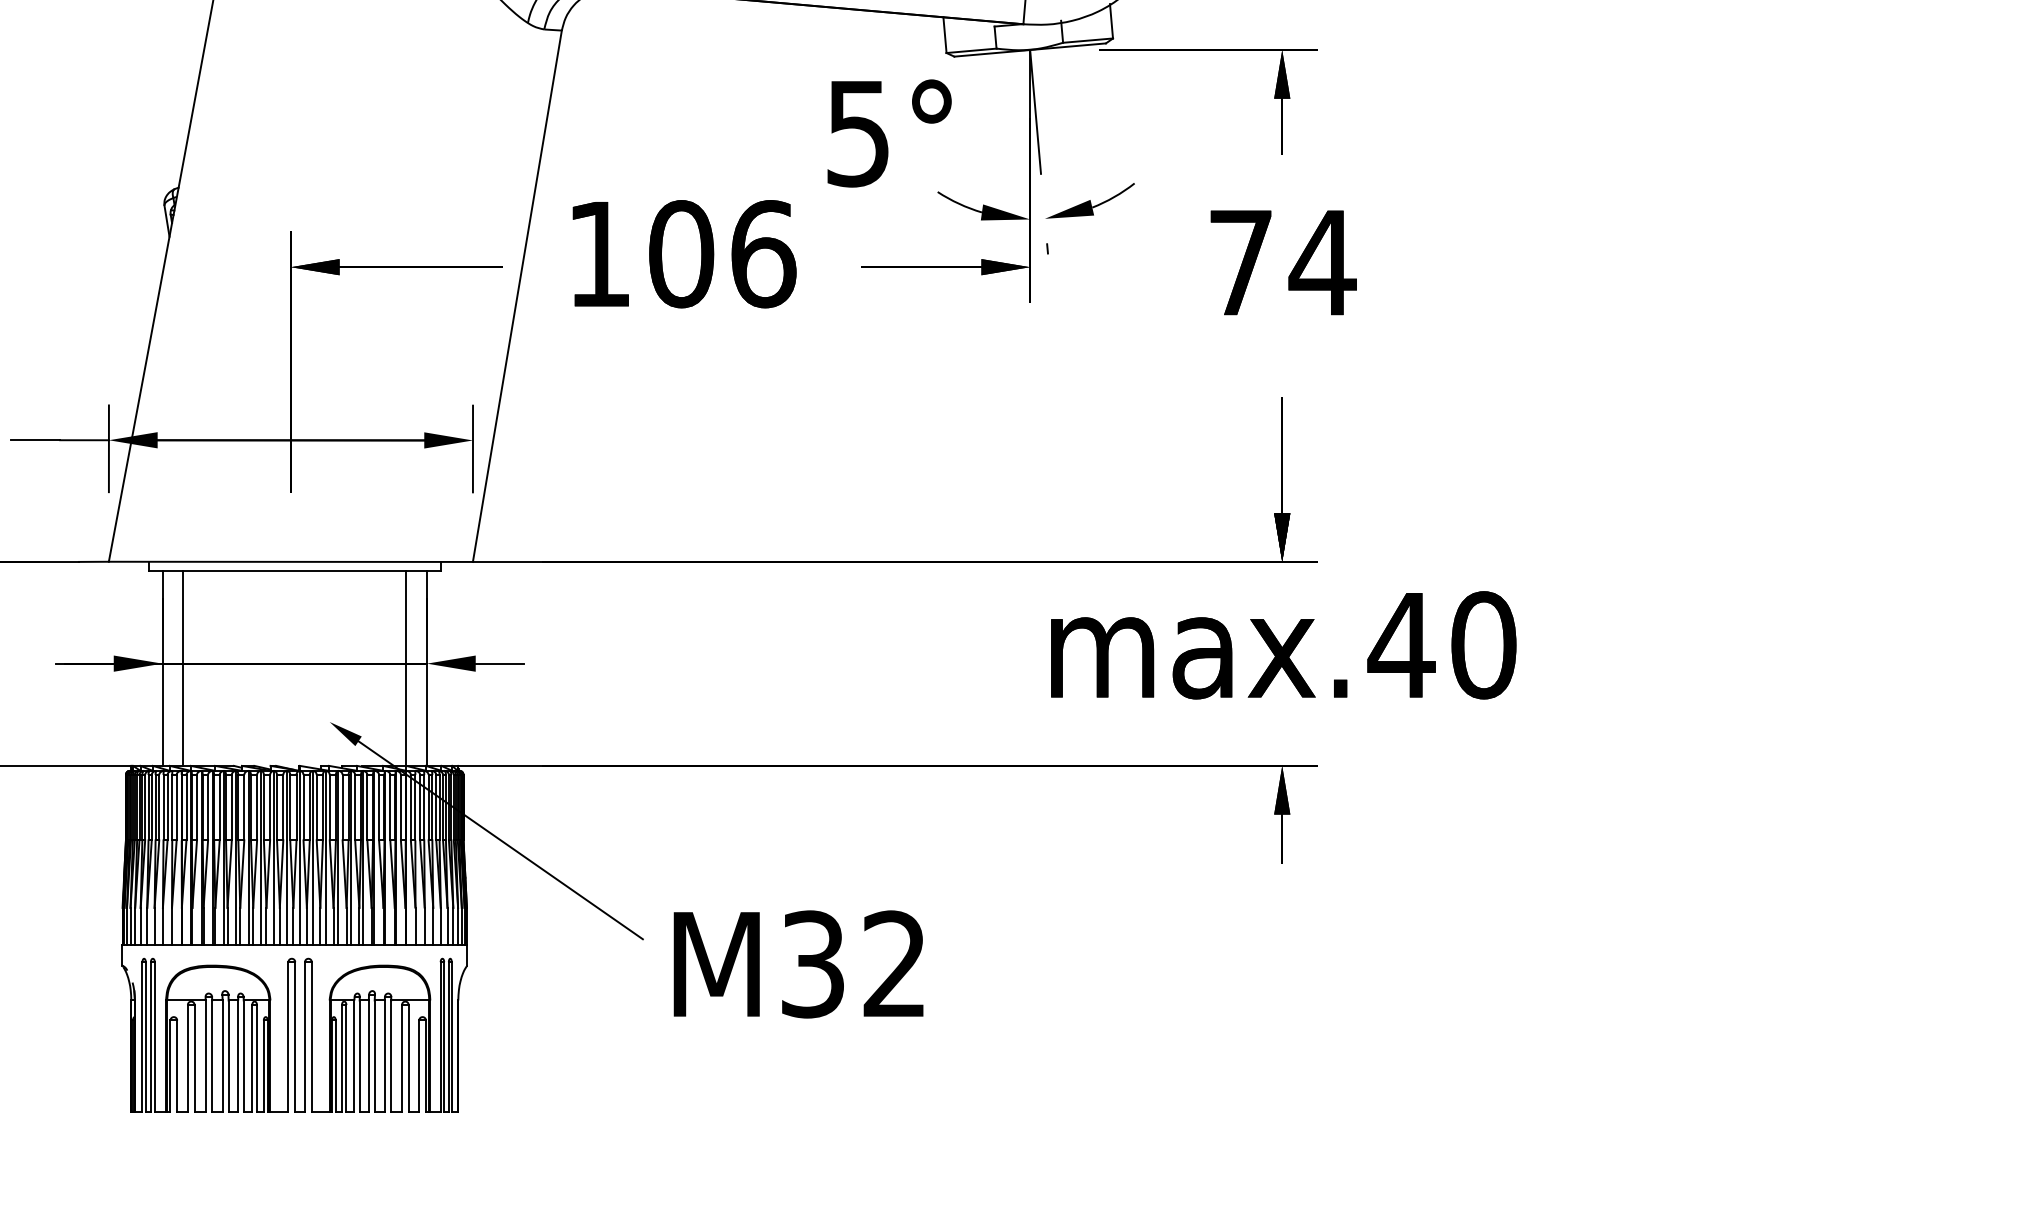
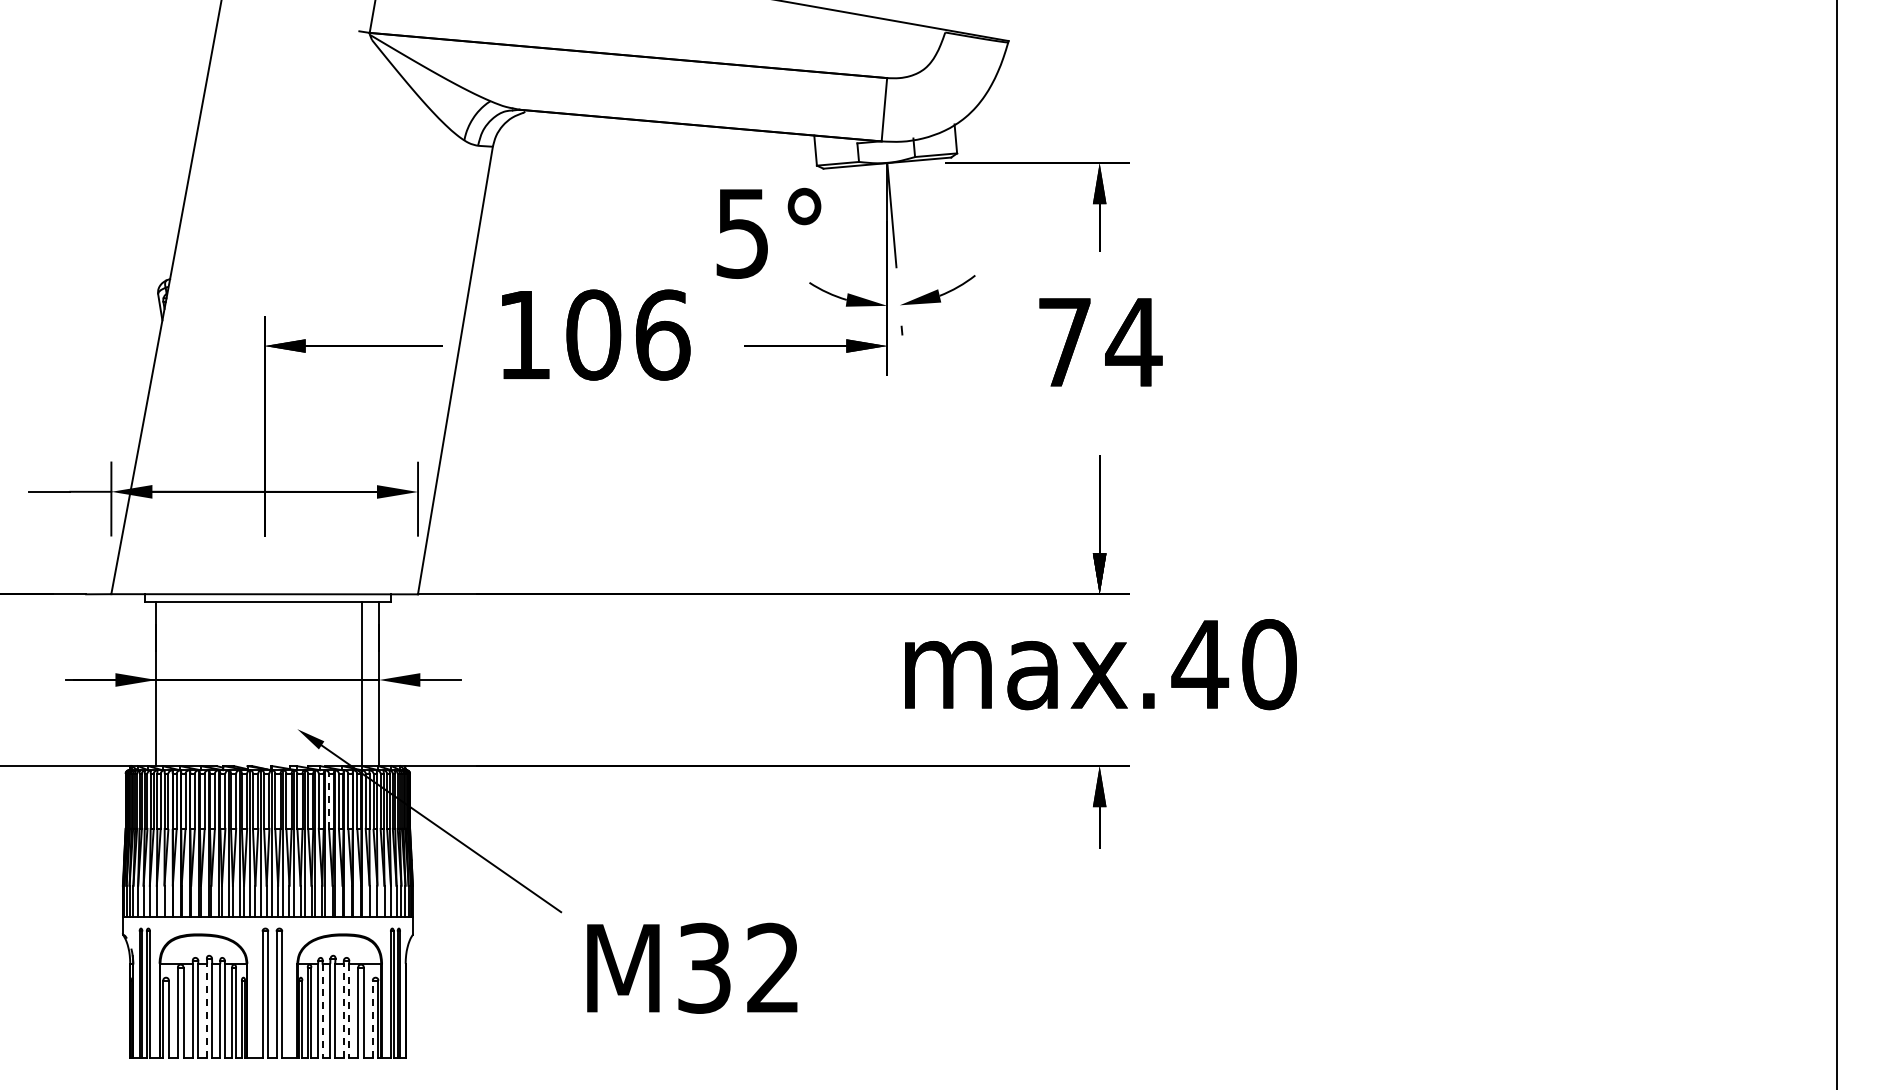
line: (183, 667) -> (174, 683), removed
line: (367, 807) -> (329, 801), solid -> dashed
text: (798, 963) -> (692, 967), moved
line: (223, 1056) -> (207, 1010), solid -> dashed
line: (359, 1056) -> (322, 1010), solid -> dashed
line: (384, 1056) -> (343, 1010), solid -> dashed
line: (391, 1056) -> (349, 1010), solid -> dashed
line: (418, 1065) -> (372, 1018), solid -> dashed

